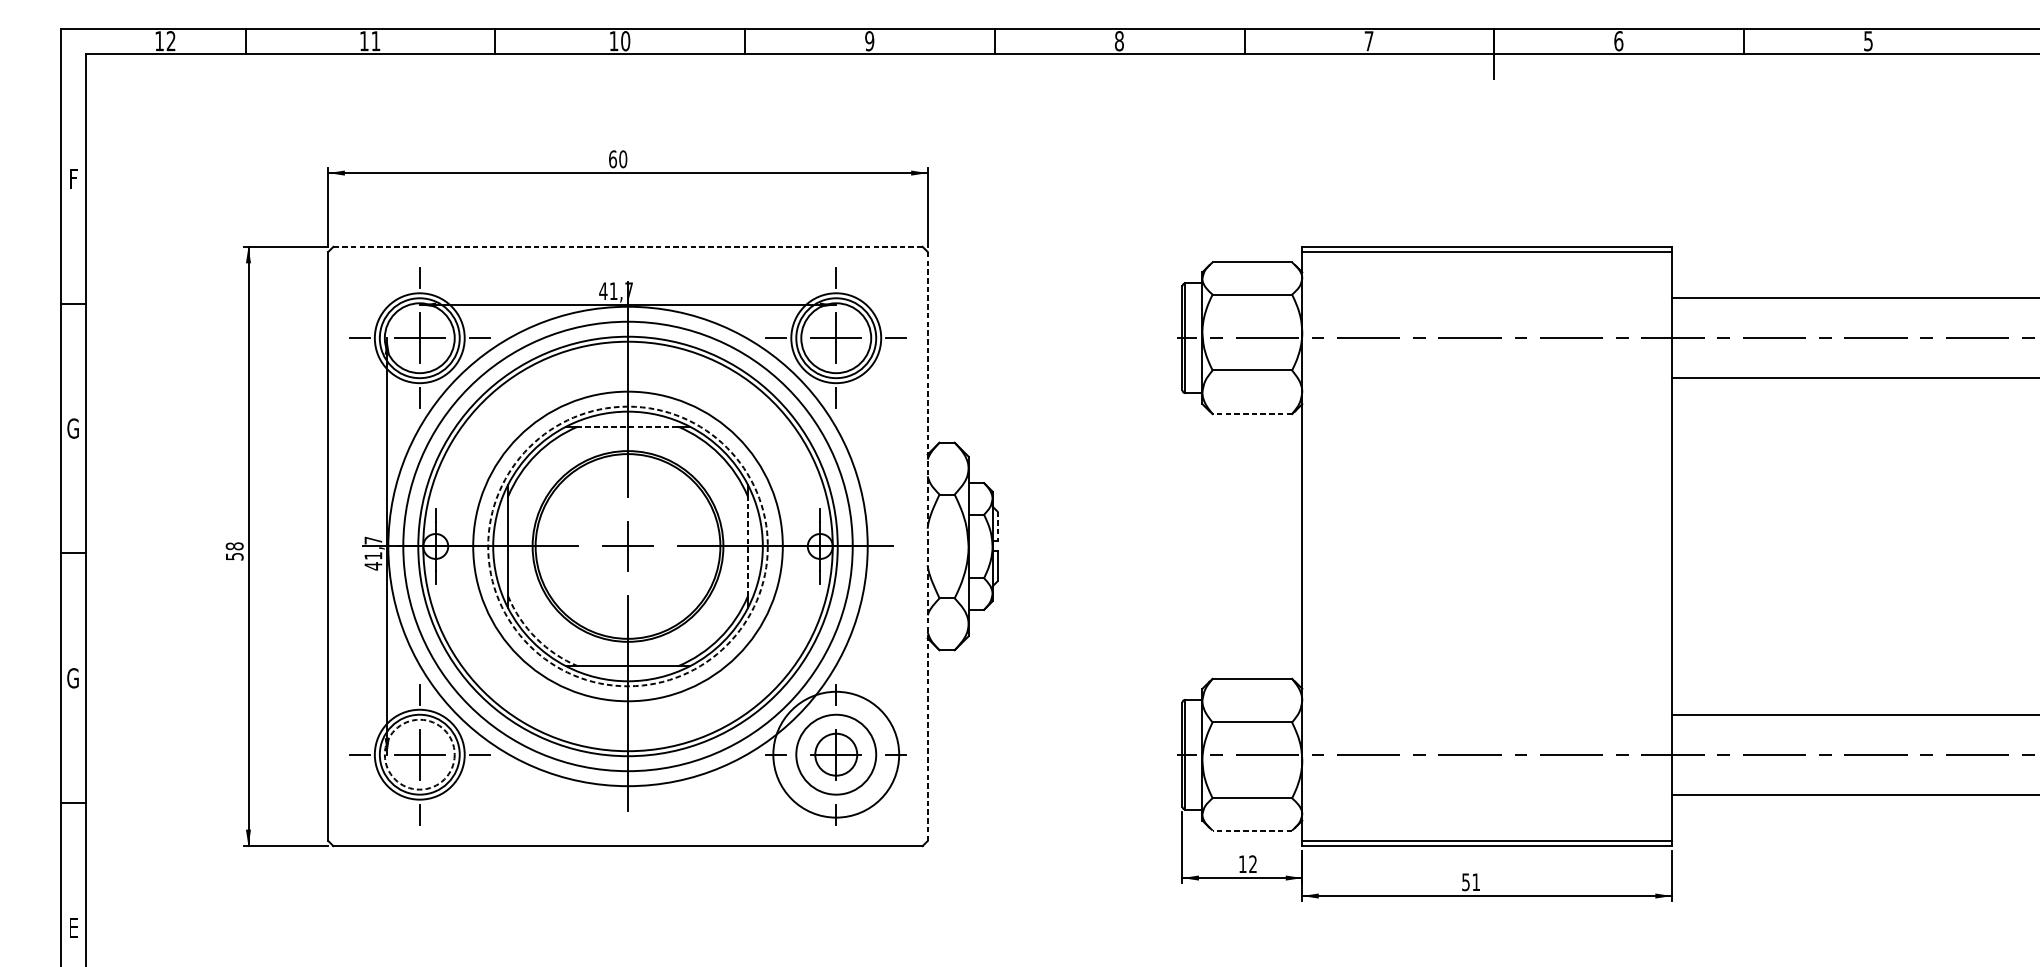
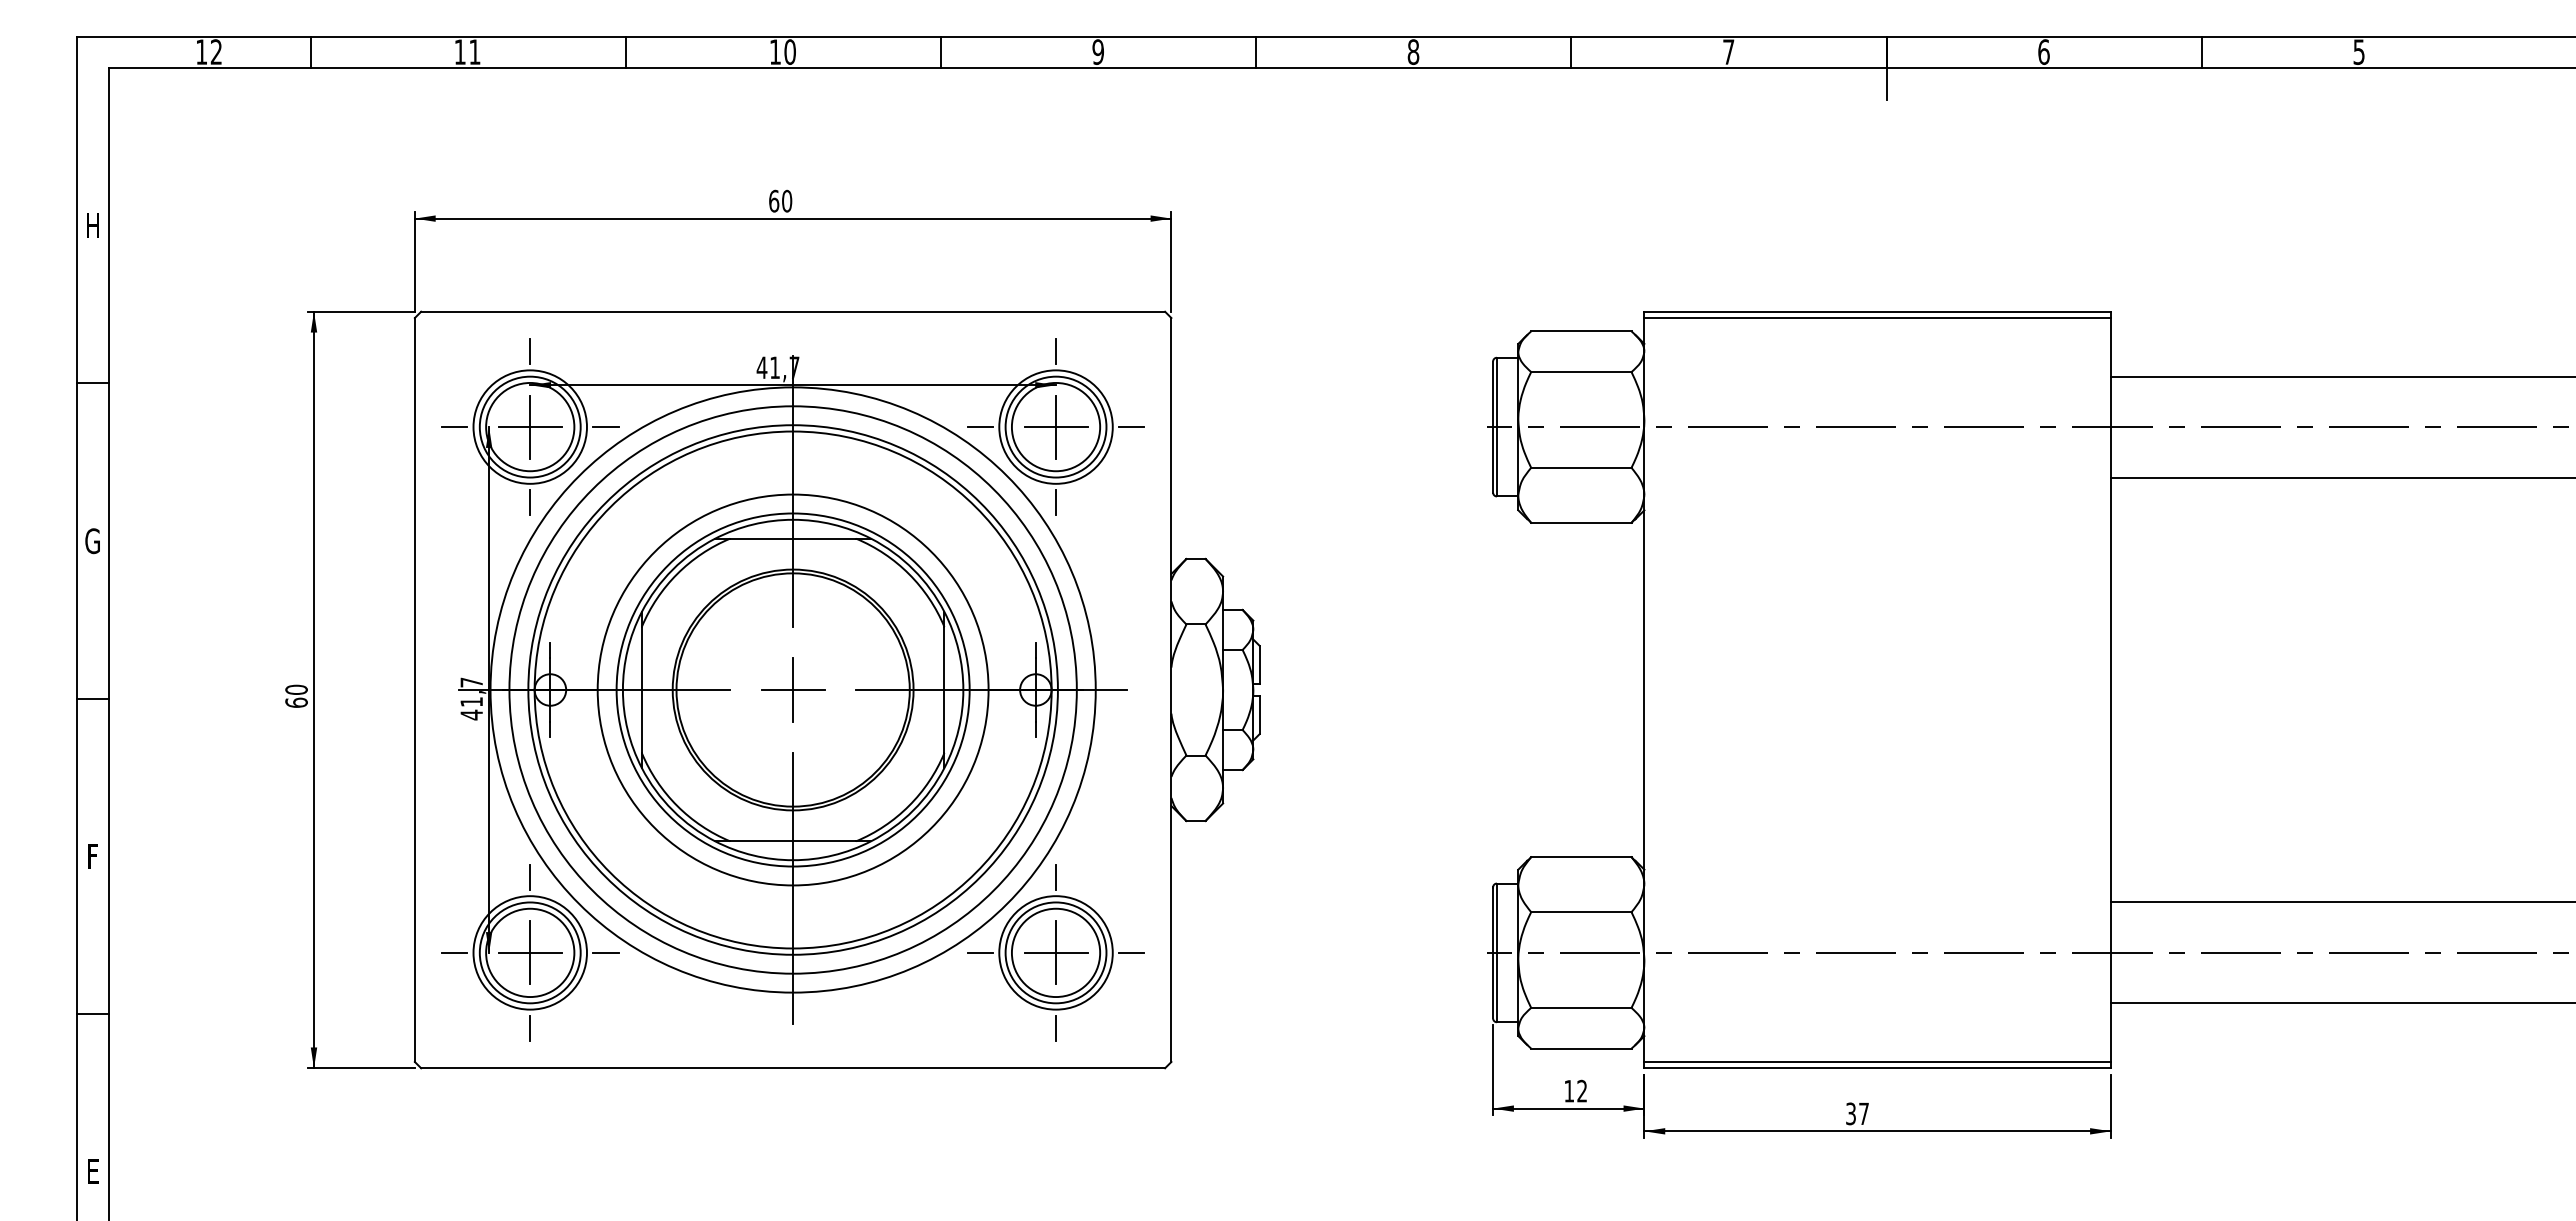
text: (73, 178) -> (92, 225), F -> H
line: (628, 246) -> (793, 311), dashed -> solid
line: (1251, 413) -> (1580, 522), dashed -> solid
line: (627, 426) -> (792, 538), dashed -> solid
line: (997, 526) -> (1259, 664), dashed -> solid
circle: (627, 546) -> (792, 689), dashed -> solid
line: (747, 546) -> (944, 689), dashed -> solid
line: (927, 546) -> (1171, 690), dashed -> solid
text: (234, 550) -> (296, 695), 58 -> 60
arc: (536, 637) -> (677, 805), dashed -> solid
text: (73, 678) -> (92, 856), G -> F
circle: (419, 754) -> (530, 952), dashed -> solid
circle: (835, 754) -> (1055, 952), size x0.71
circle: (835, 754) -> (1055, 952), size x1.67
line: (1251, 830) -> (1580, 1048), dashed -> solid
text: (1471, 881) -> (1857, 1113), 51 -> 37

